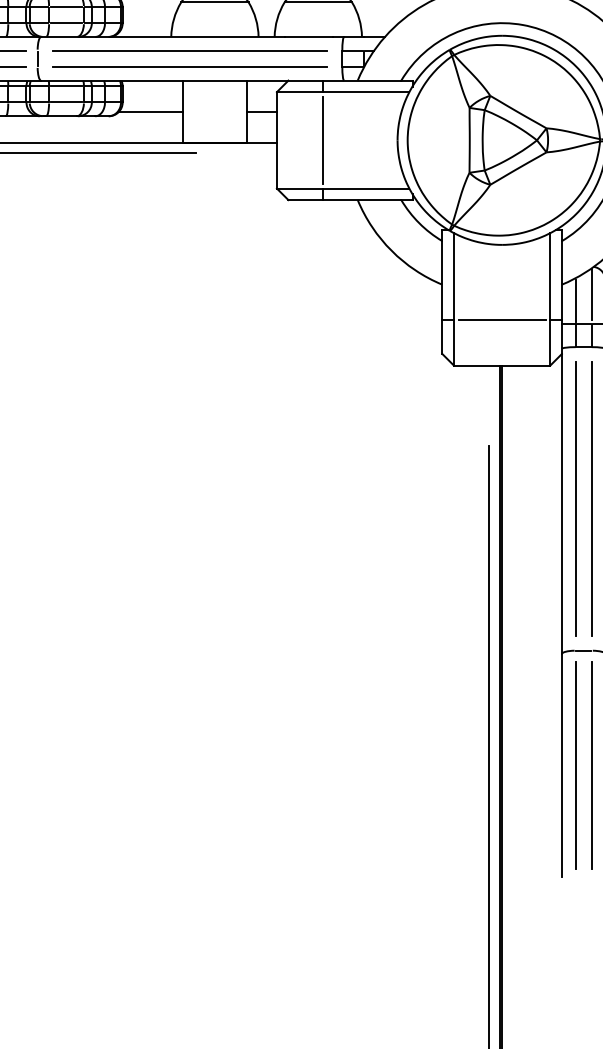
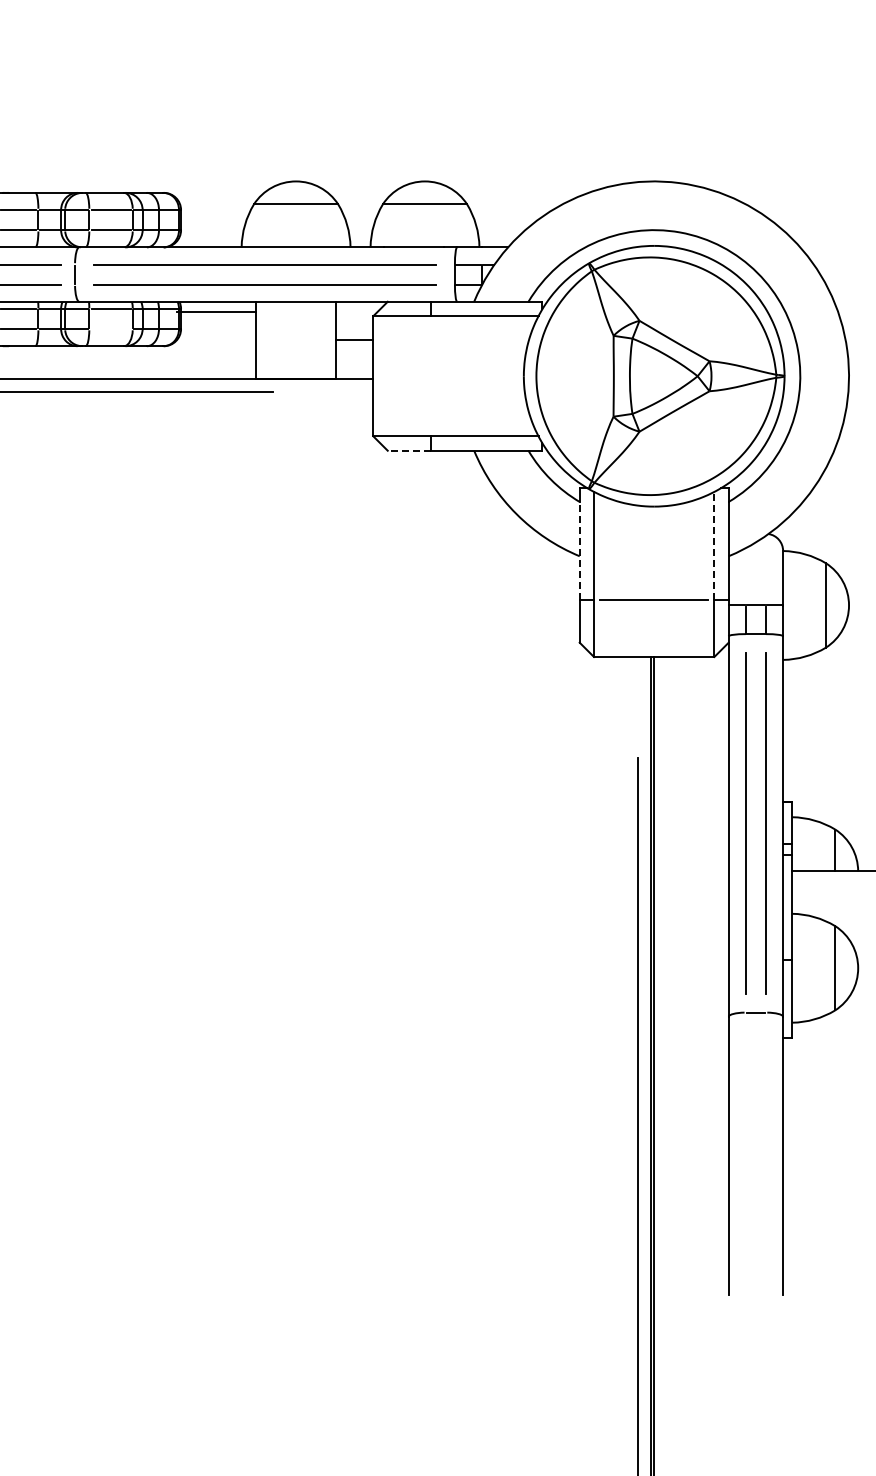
line: (66, 102) -> (110, 328), removed
line: (150, 111) -> (215, 312), moved
line: (322, 140) -> (430, 376), removed
line: (305, 199) -> (408, 450), solid -> dashed
line: (550, 276) -> (714, 545), solid -> dashed
line: (442, 280) -> (579, 550), solid -> dashed
line: (591, 294) -> (765, 568), removed
line: (575, 300) -> (745, 576), removed
line: (575, 765) -> (745, 1155), removed
line: (591, 765) -> (765, 1155), removed

